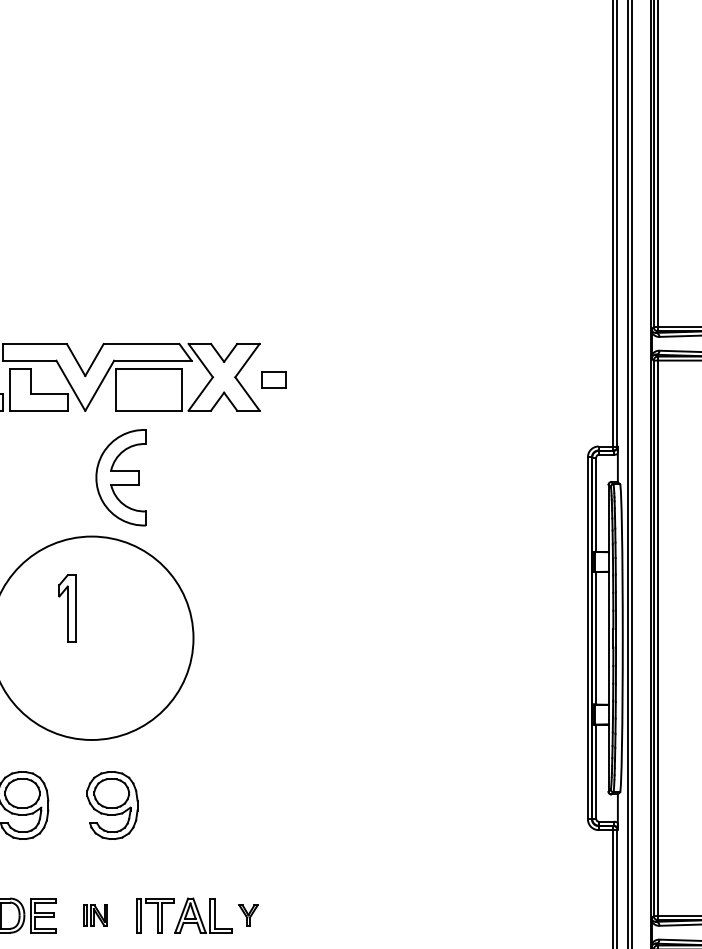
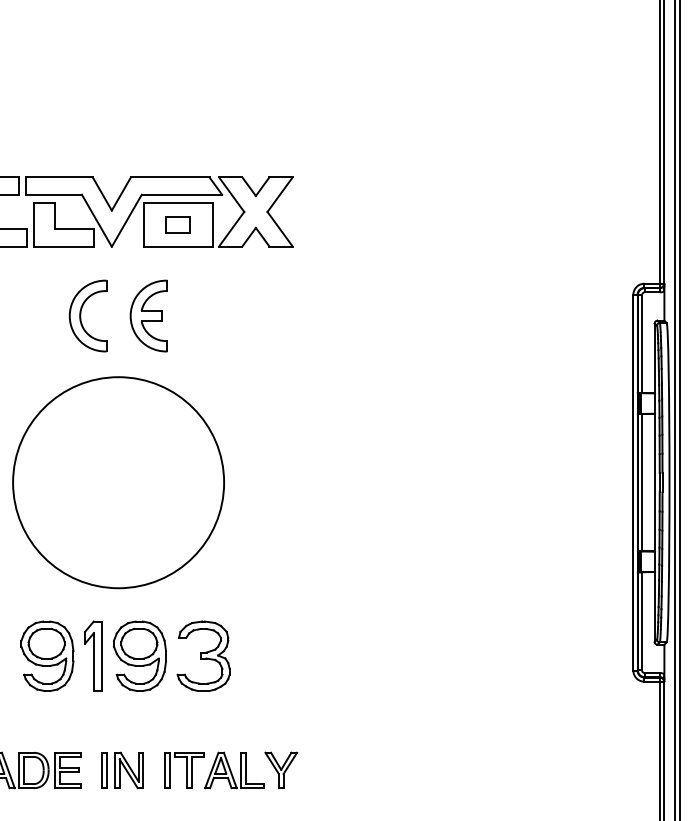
part: (273, 379) -> (177, 224), moved
part: (61, 477) -> (87, 315), added
part: (120, 477) -> (148, 315), size x0.71
part: (67, 608) -> (93, 656), moved
part: (173, 805) -> (203, 656), added
part: (95, 915) -> (122, 770), size x1.67
part: (248, 915) -> (281, 770), size x1.67

